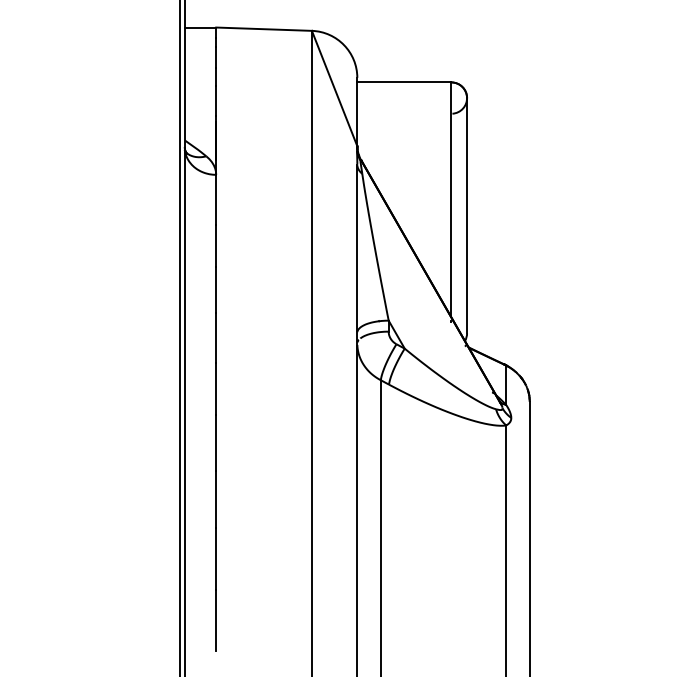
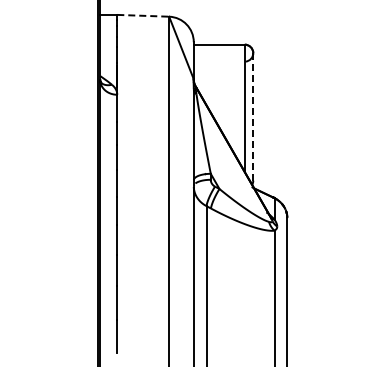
line: (264, 28) -> (143, 15), solid -> dashed
line: (467, 214) -> (253, 116), solid -> dashed

